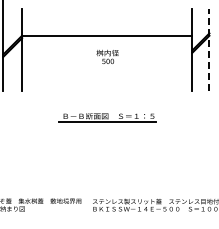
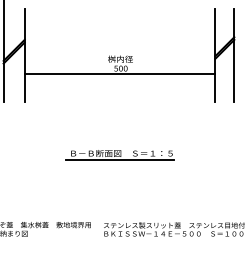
line: (107, 36) -> (120, 74), moved
line: (209, 49) -> (234, 55), dashed -> solid
part: (107, 117) -> (120, 154), moved

